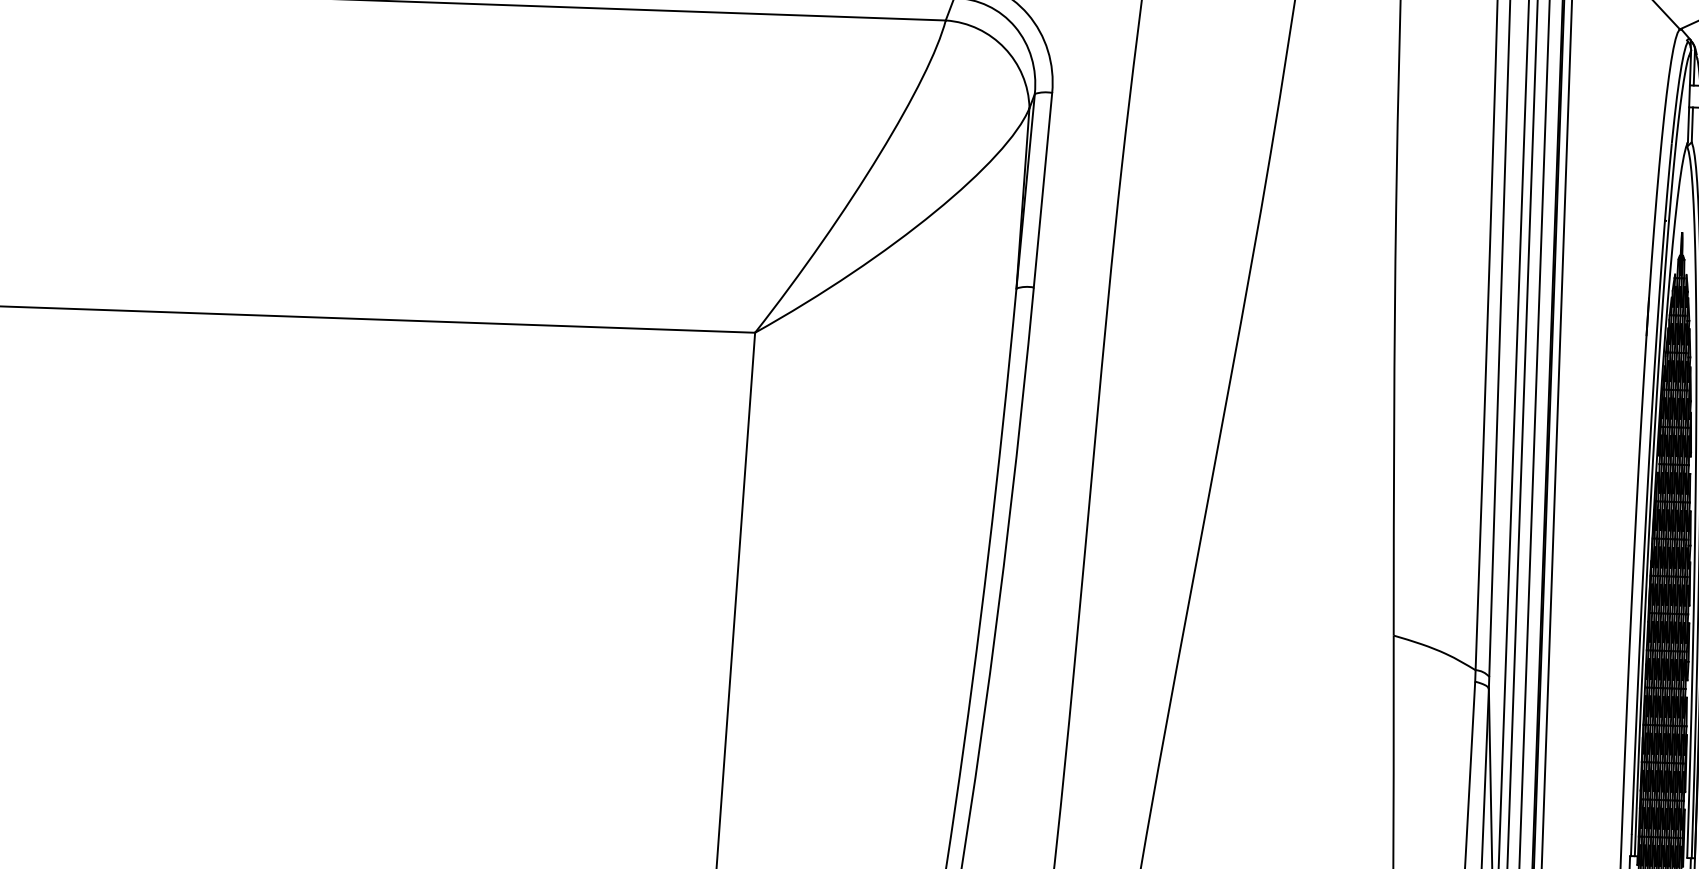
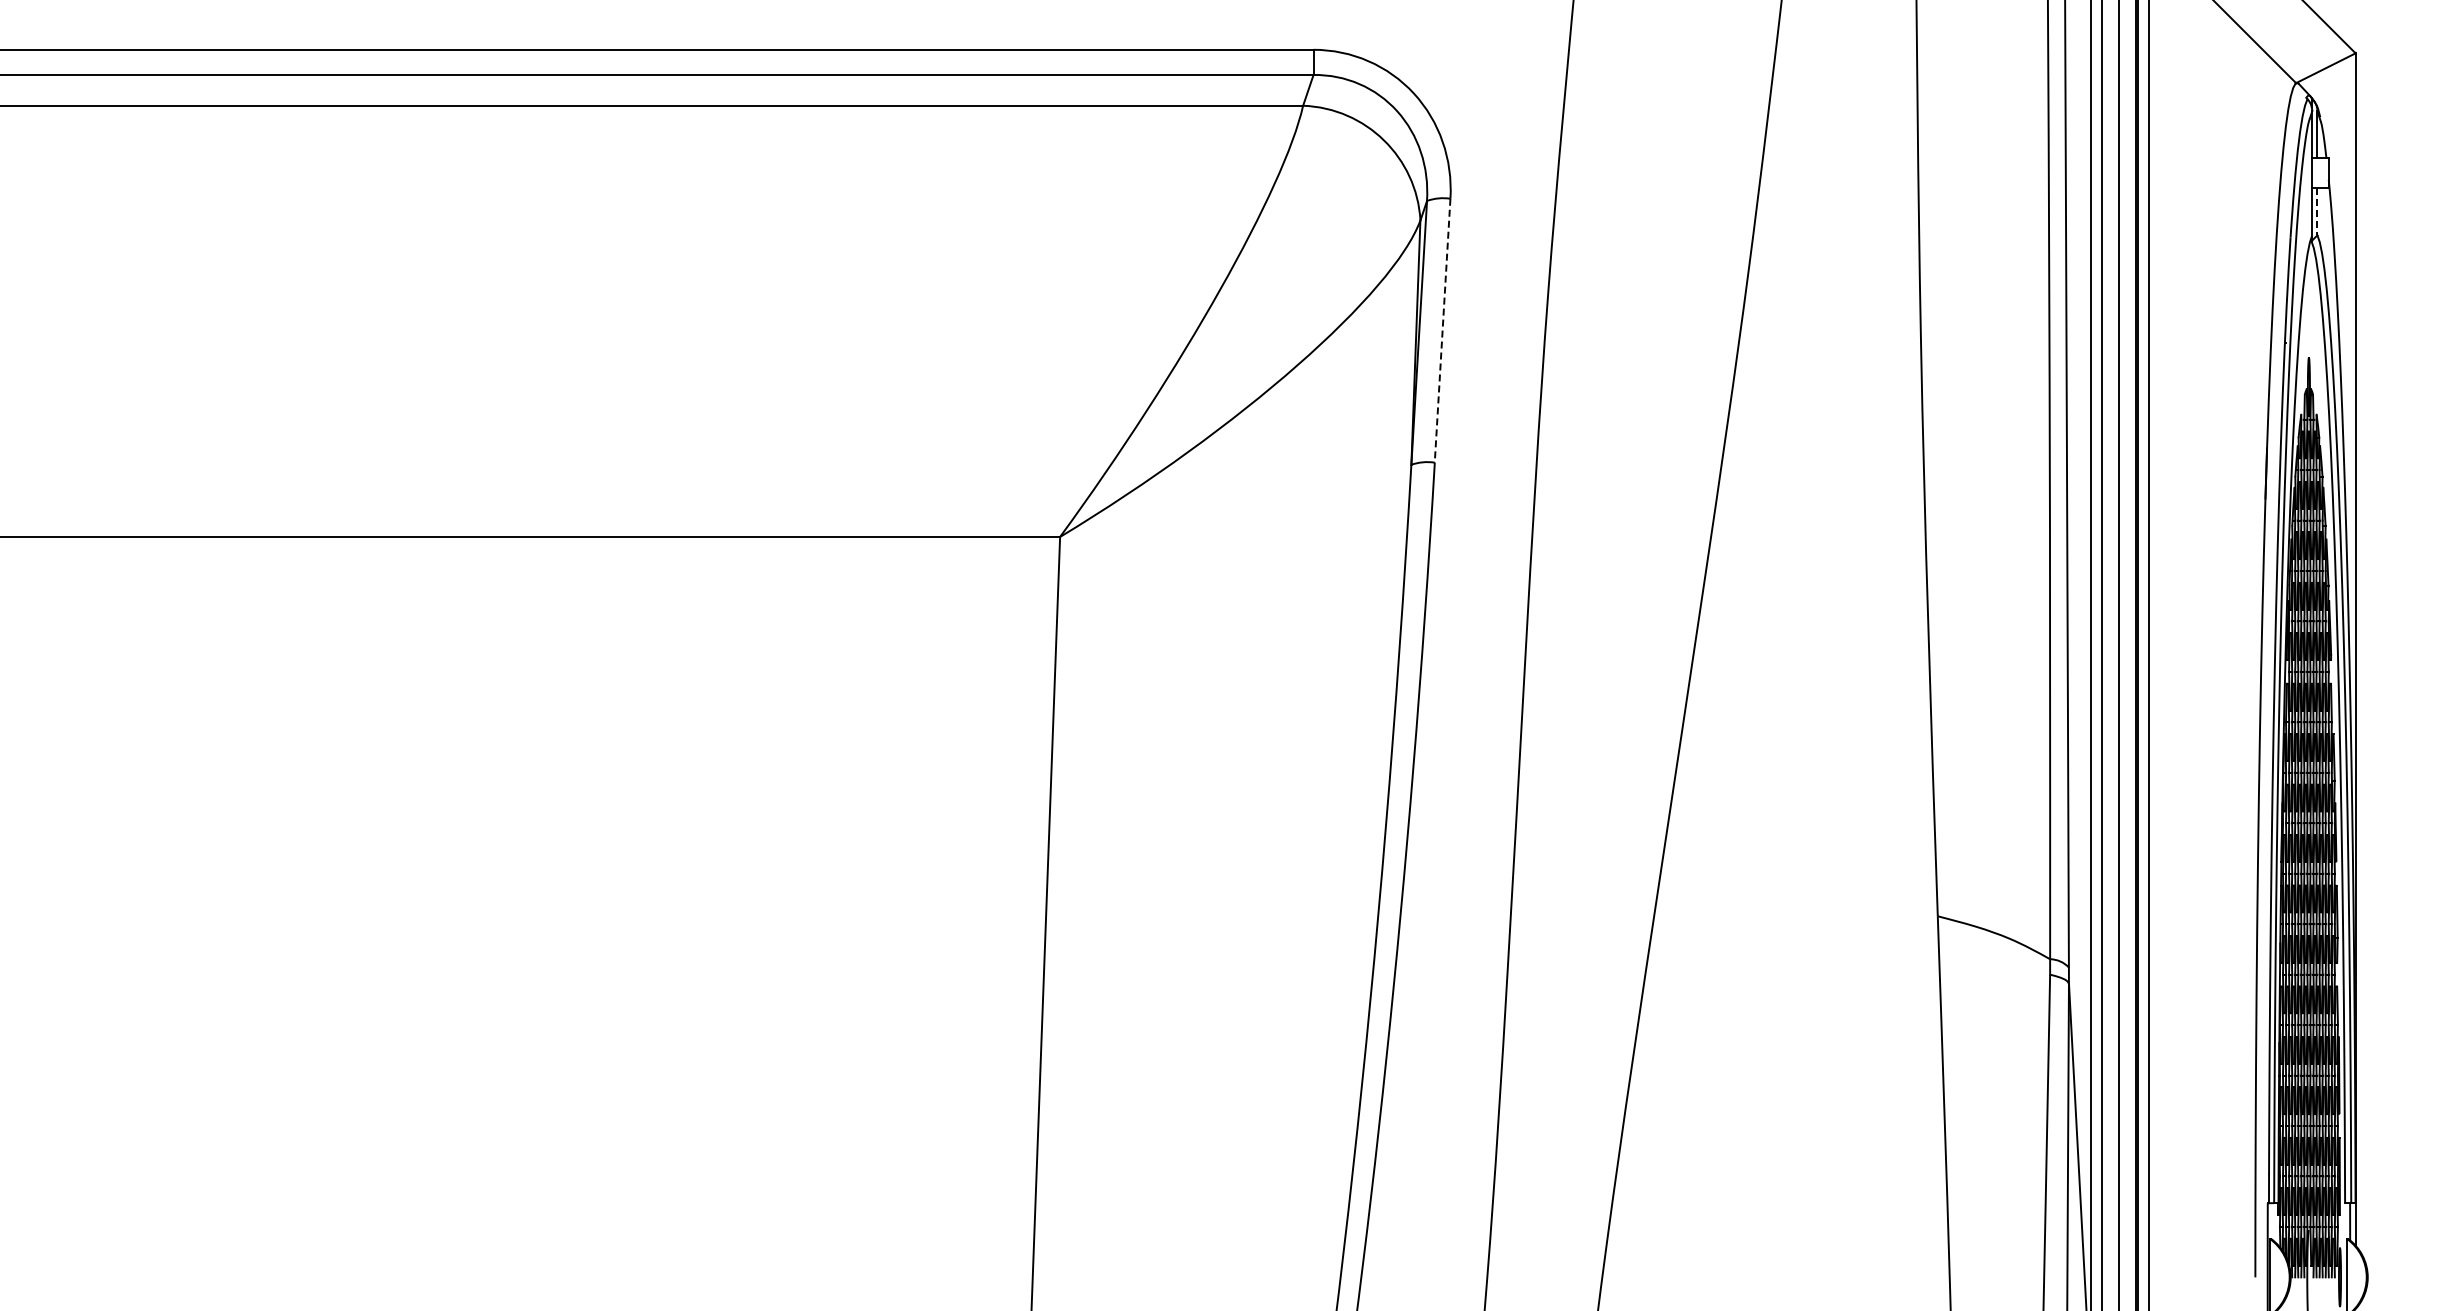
line: (1692, 124) -> (2317, 211), solid -> dashed
line: (1042, 190) -> (1442, 331), solid -> dashed

